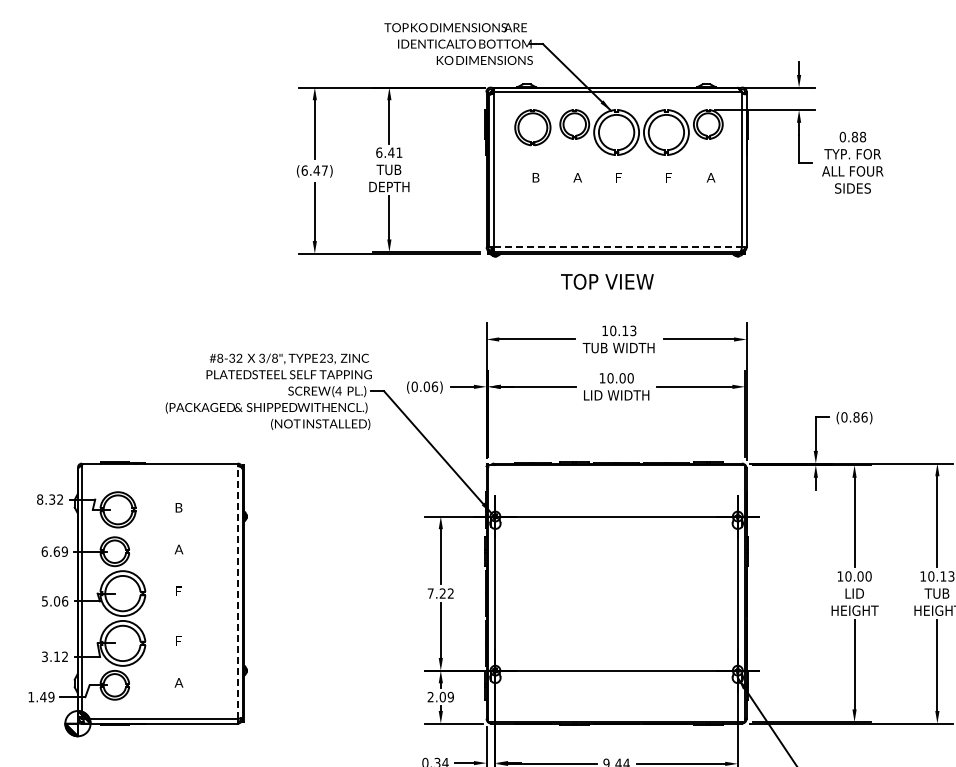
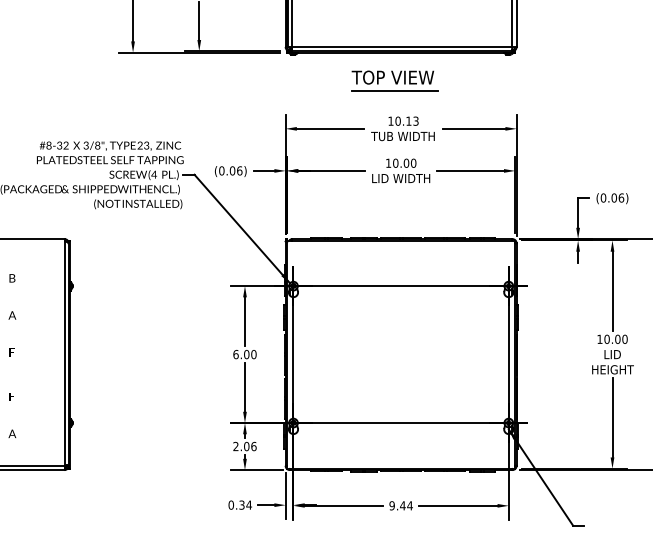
line: (618, 247) -> (402, 47), dashed -> solid
line: (609, 297) -> (394, 91), added
text: (856, 417) -> (614, 198), (0.86) -> (0.06)
line: (237, 592) -> (64, 353), dashed -> solid
text: (440, 593) -> (244, 354), 7.22 -> 6.00
text: (450, 696) -> (253, 445), 2.09 -> 2.06

